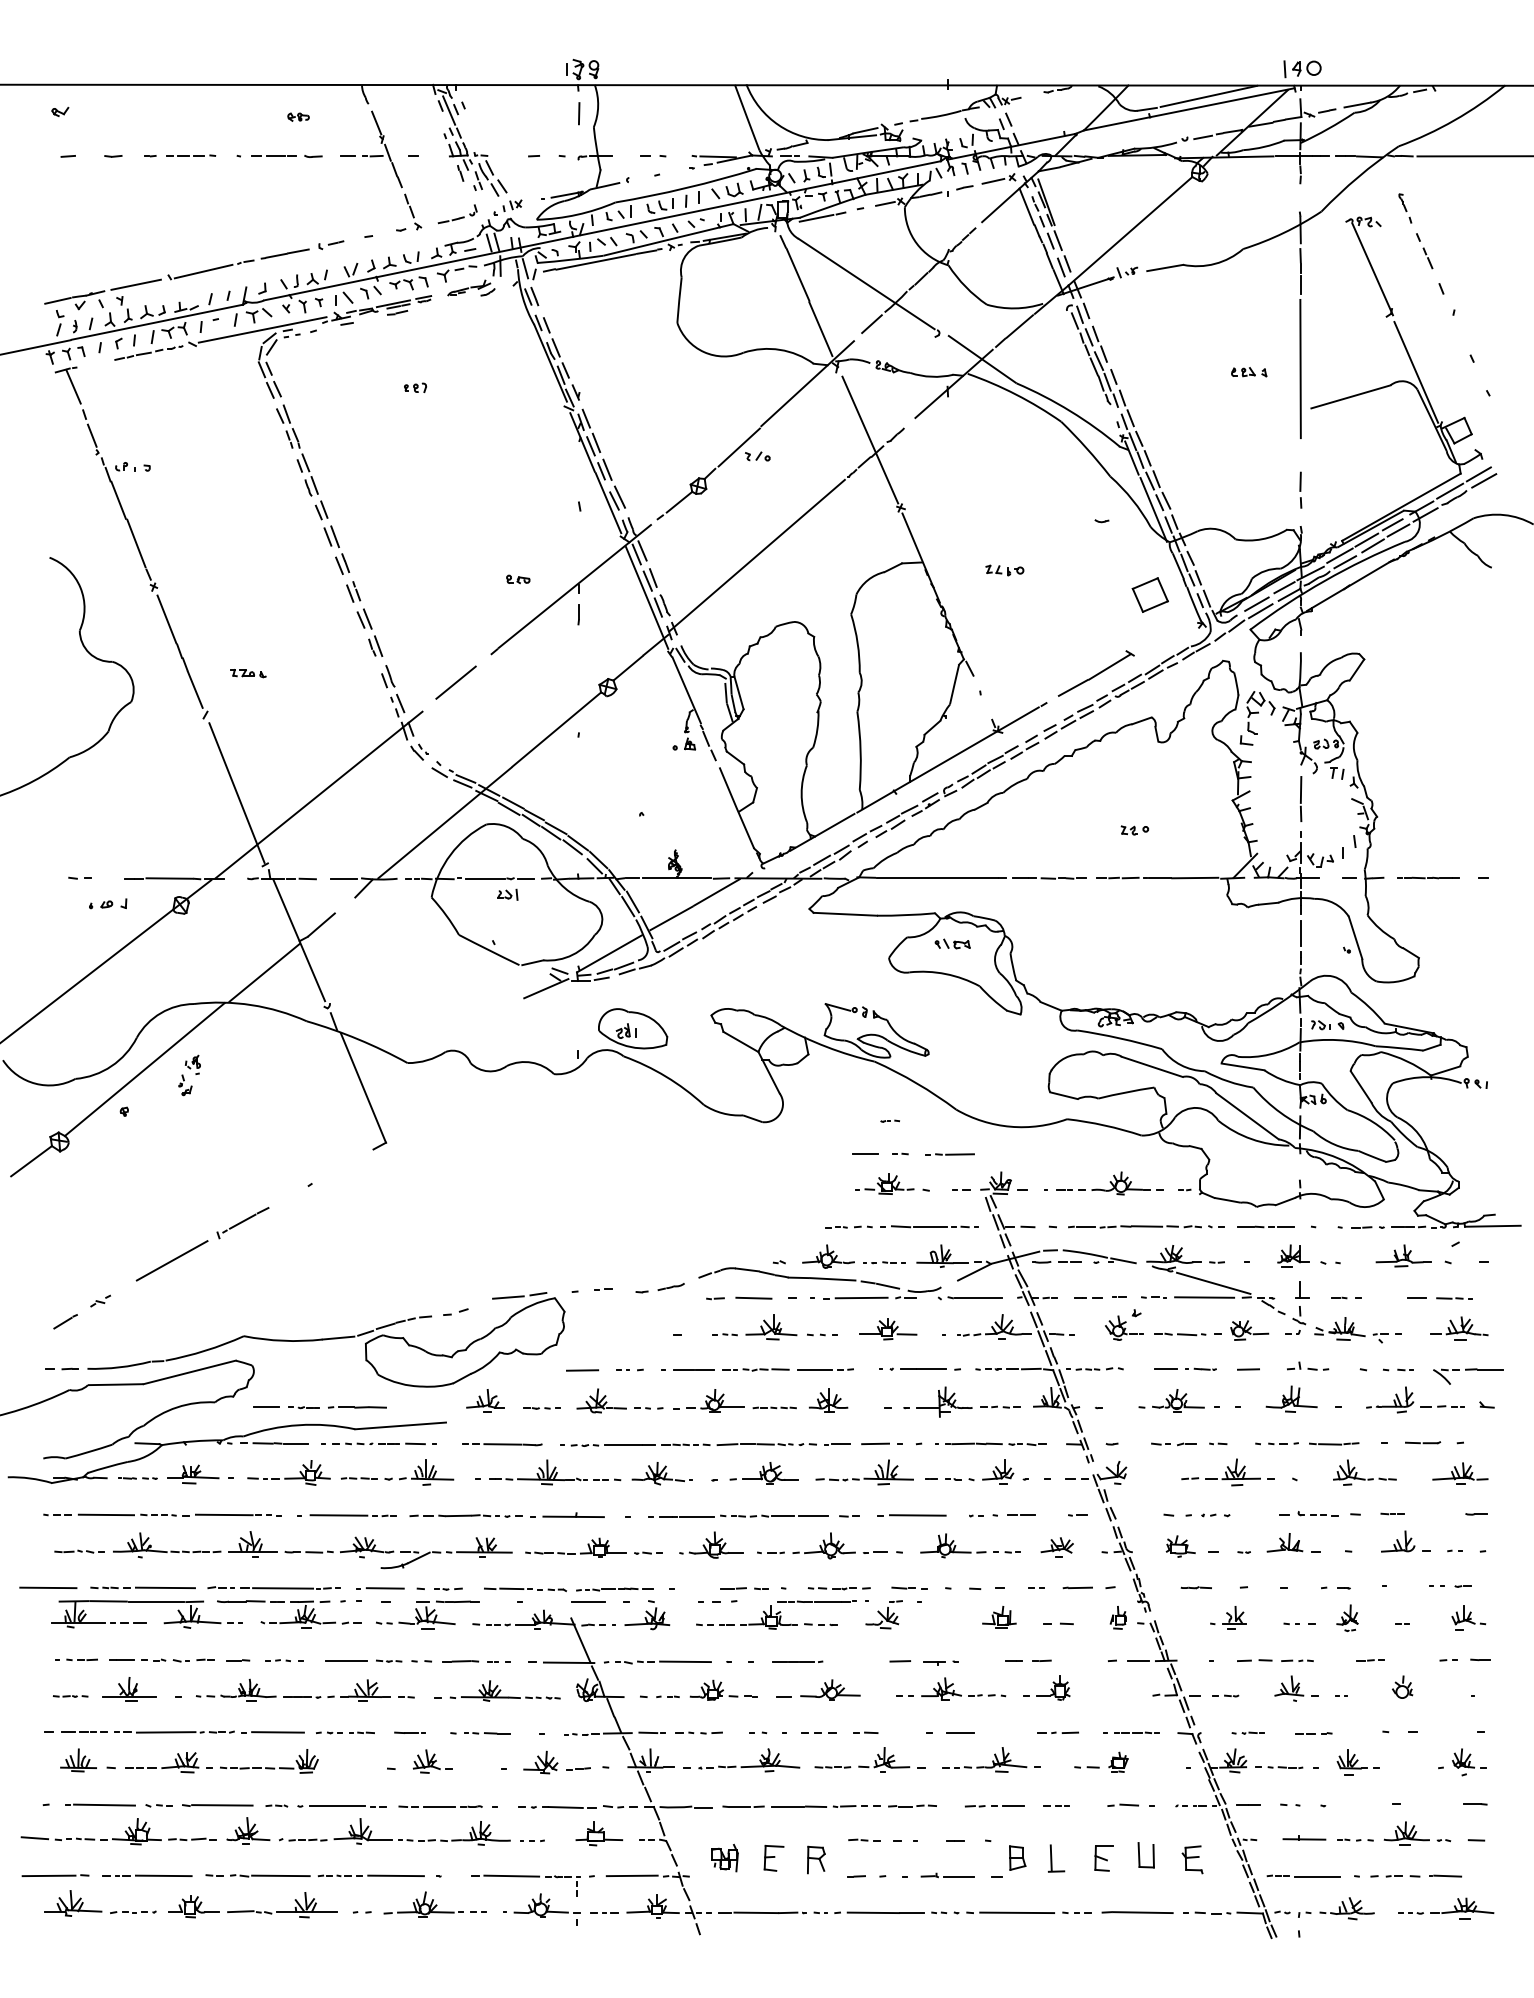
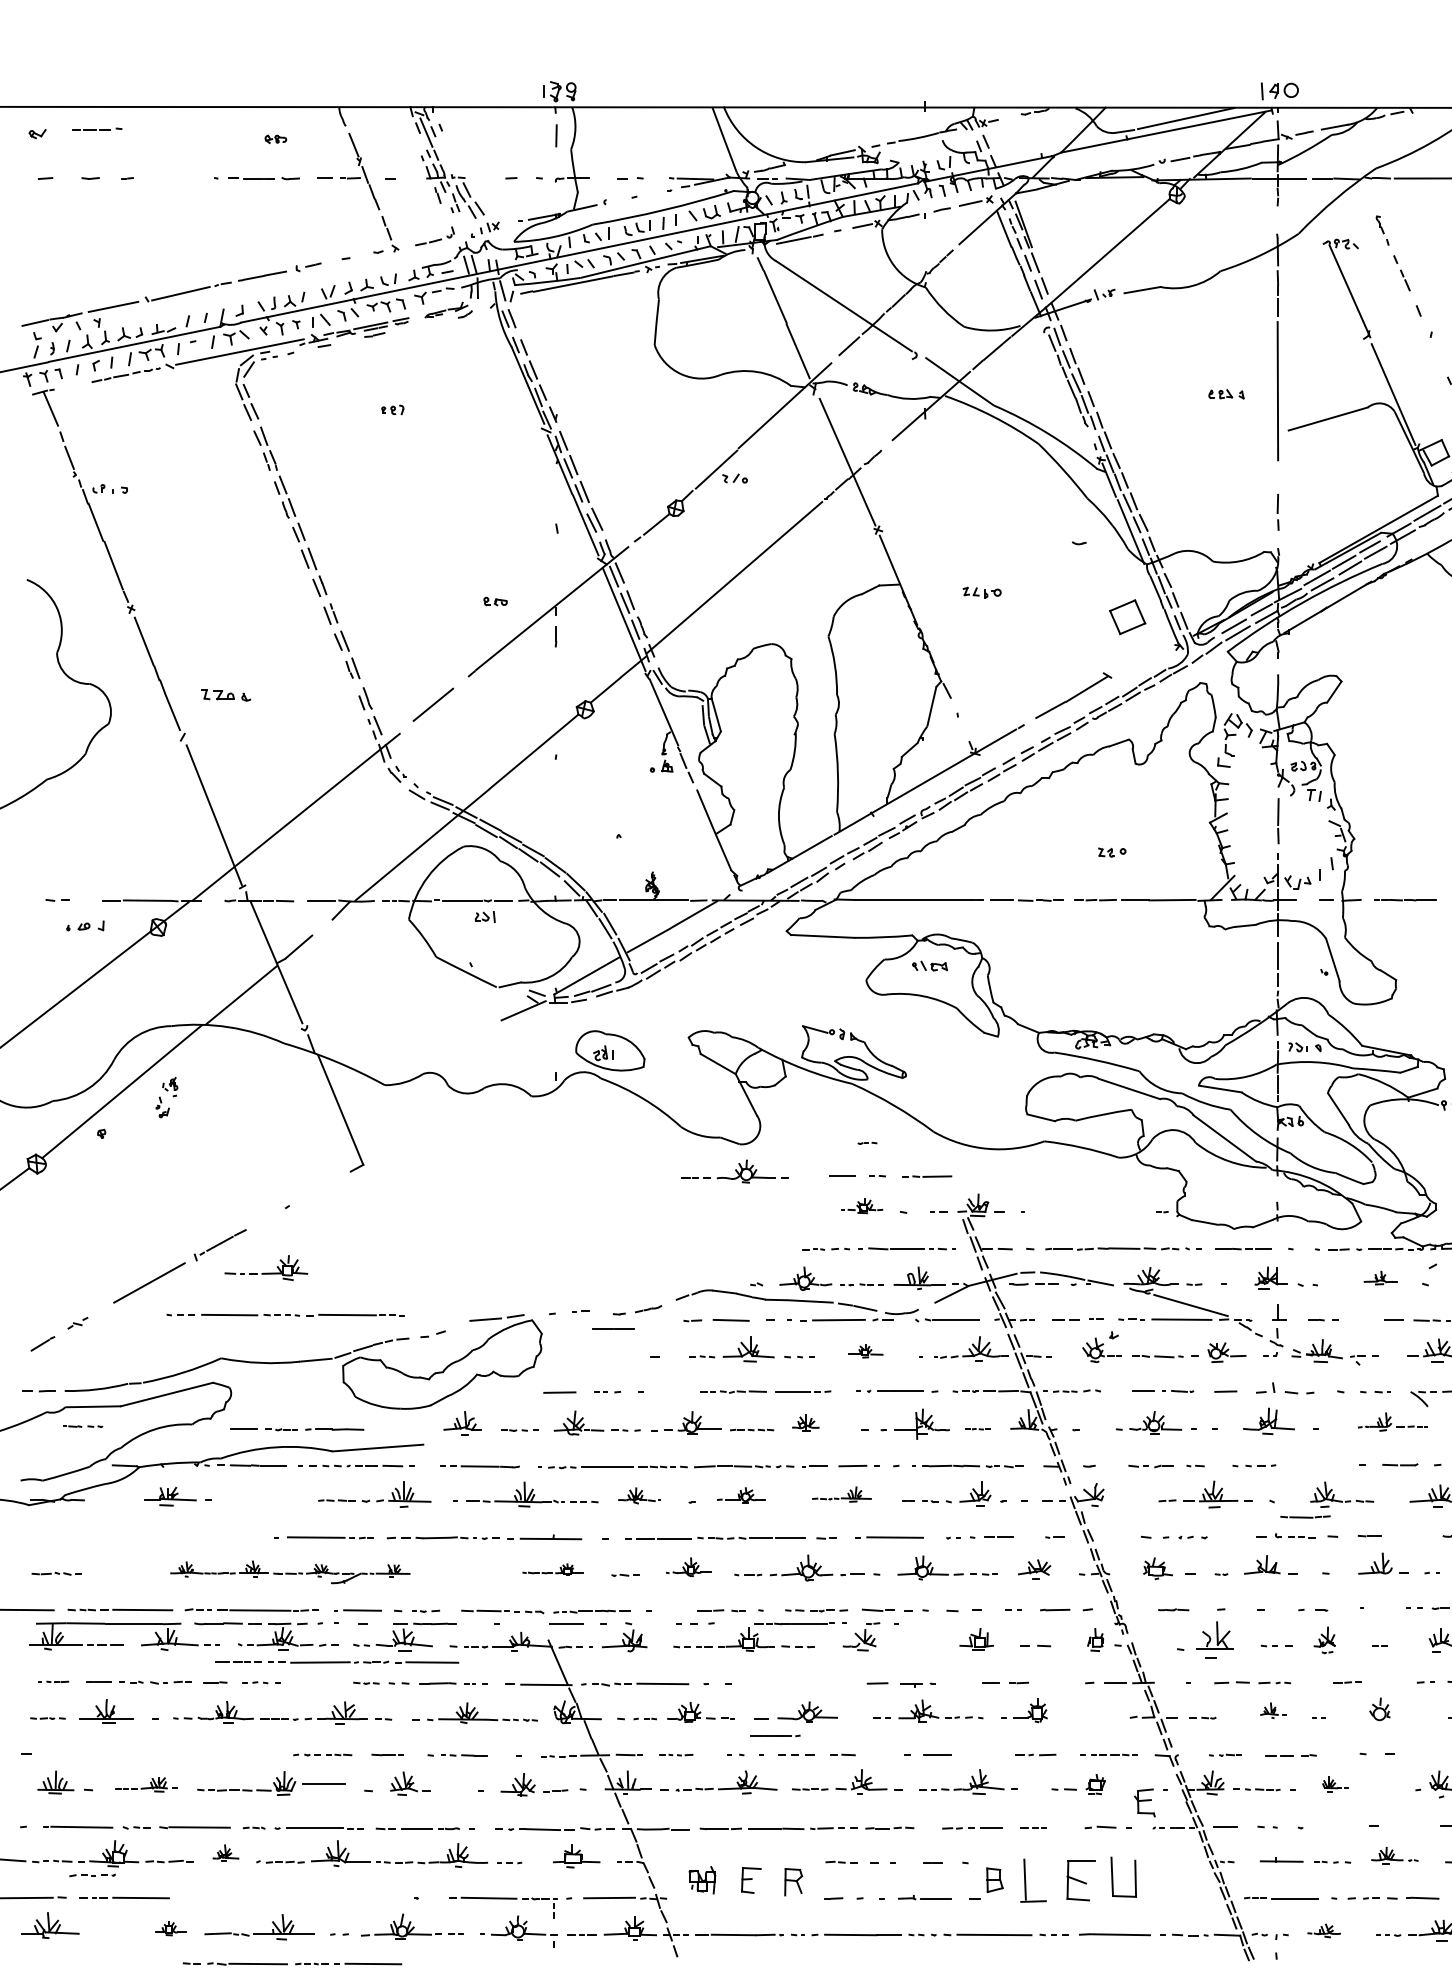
part: (191, 155) -> (97, 128), moved
part: (248, 673) -> (225, 695), size x1.4
part: (884, 1183) -> (861, 1205), size x0.7
part: (1109, 1183) -> (734, 1171), moved
part: (1403, 1255) -> (1380, 1277), size x0.6
part: (888, 1329) -> (865, 1351), size x0.6
part: (1308, 1365) -> (1285, 1387), size x1.4
line: (693, 1369) -> (612, 1328), moved
part: (1415, 1399) -> (1392, 1421), size x0.7
part: (828, 1400) -> (805, 1422), size x0.7
part: (1000, 1406) -> (977, 1428), size x0.6
line: (1334, 1443) -> (1305, 1516), moved
part: (288, 1472) -> (265, 1267), moved
part: (864, 1472) -> (841, 1494), size x0.6
part: (661, 1473) -> (638, 1495), size x0.7
part: (763, 1473) -> (740, 1495), size x0.7
line: (136, 1478) -> (81, 1426), moved
part: (162, 1514) -> (285, 1314), moved
part: (711, 1544) -> (688, 1566), size x0.7
part: (575, 1547) -> (552, 1569), size x0.6
part: (312, 1550) -> (289, 1572), size x0.6
part: (909, 1587) -> (886, 1609), size x1.4
part: (1228, 1617) -> (1205, 1639), size x1.6
part: (76, 1659) -> (53, 1681), size x0.7
line: (346, 1660) -> (323, 1783), moved
line: (797, 1661) -> (774, 1735), moved
part: (1296, 1688) -> (1273, 1710), size x0.6
part: (182, 1731) -> (336, 1661), moved
part: (698, 1732) -> (675, 1754), size x0.7
part: (1313, 1733) -> (1290, 1755), size x1.4
part: (168, 1762) -> (145, 1784), size x0.7
part: (1357, 1762) -> (1334, 1784), size x0.6
part: (248, 1830) -> (225, 1852), size x0.6
part: (1417, 1833) -> (1394, 1855), size x0.7
part: (1145, 1855) -> (1122, 1877), size x1.6
part: (1056, 1858) -> (1033, 1880), size x1.6
part: (1103, 1858) -> (1080, 1880), size x1.6
part: (1192, 1859) -> (1144, 1802), moved
part: (314, 1875) -> (291, 1963), moved
part: (193, 1906) -> (170, 1928), size x0.6
part: (1346, 1908) -> (1323, 1930), size x0.6
part: (133, 1911) -> (92, 1874), moved

